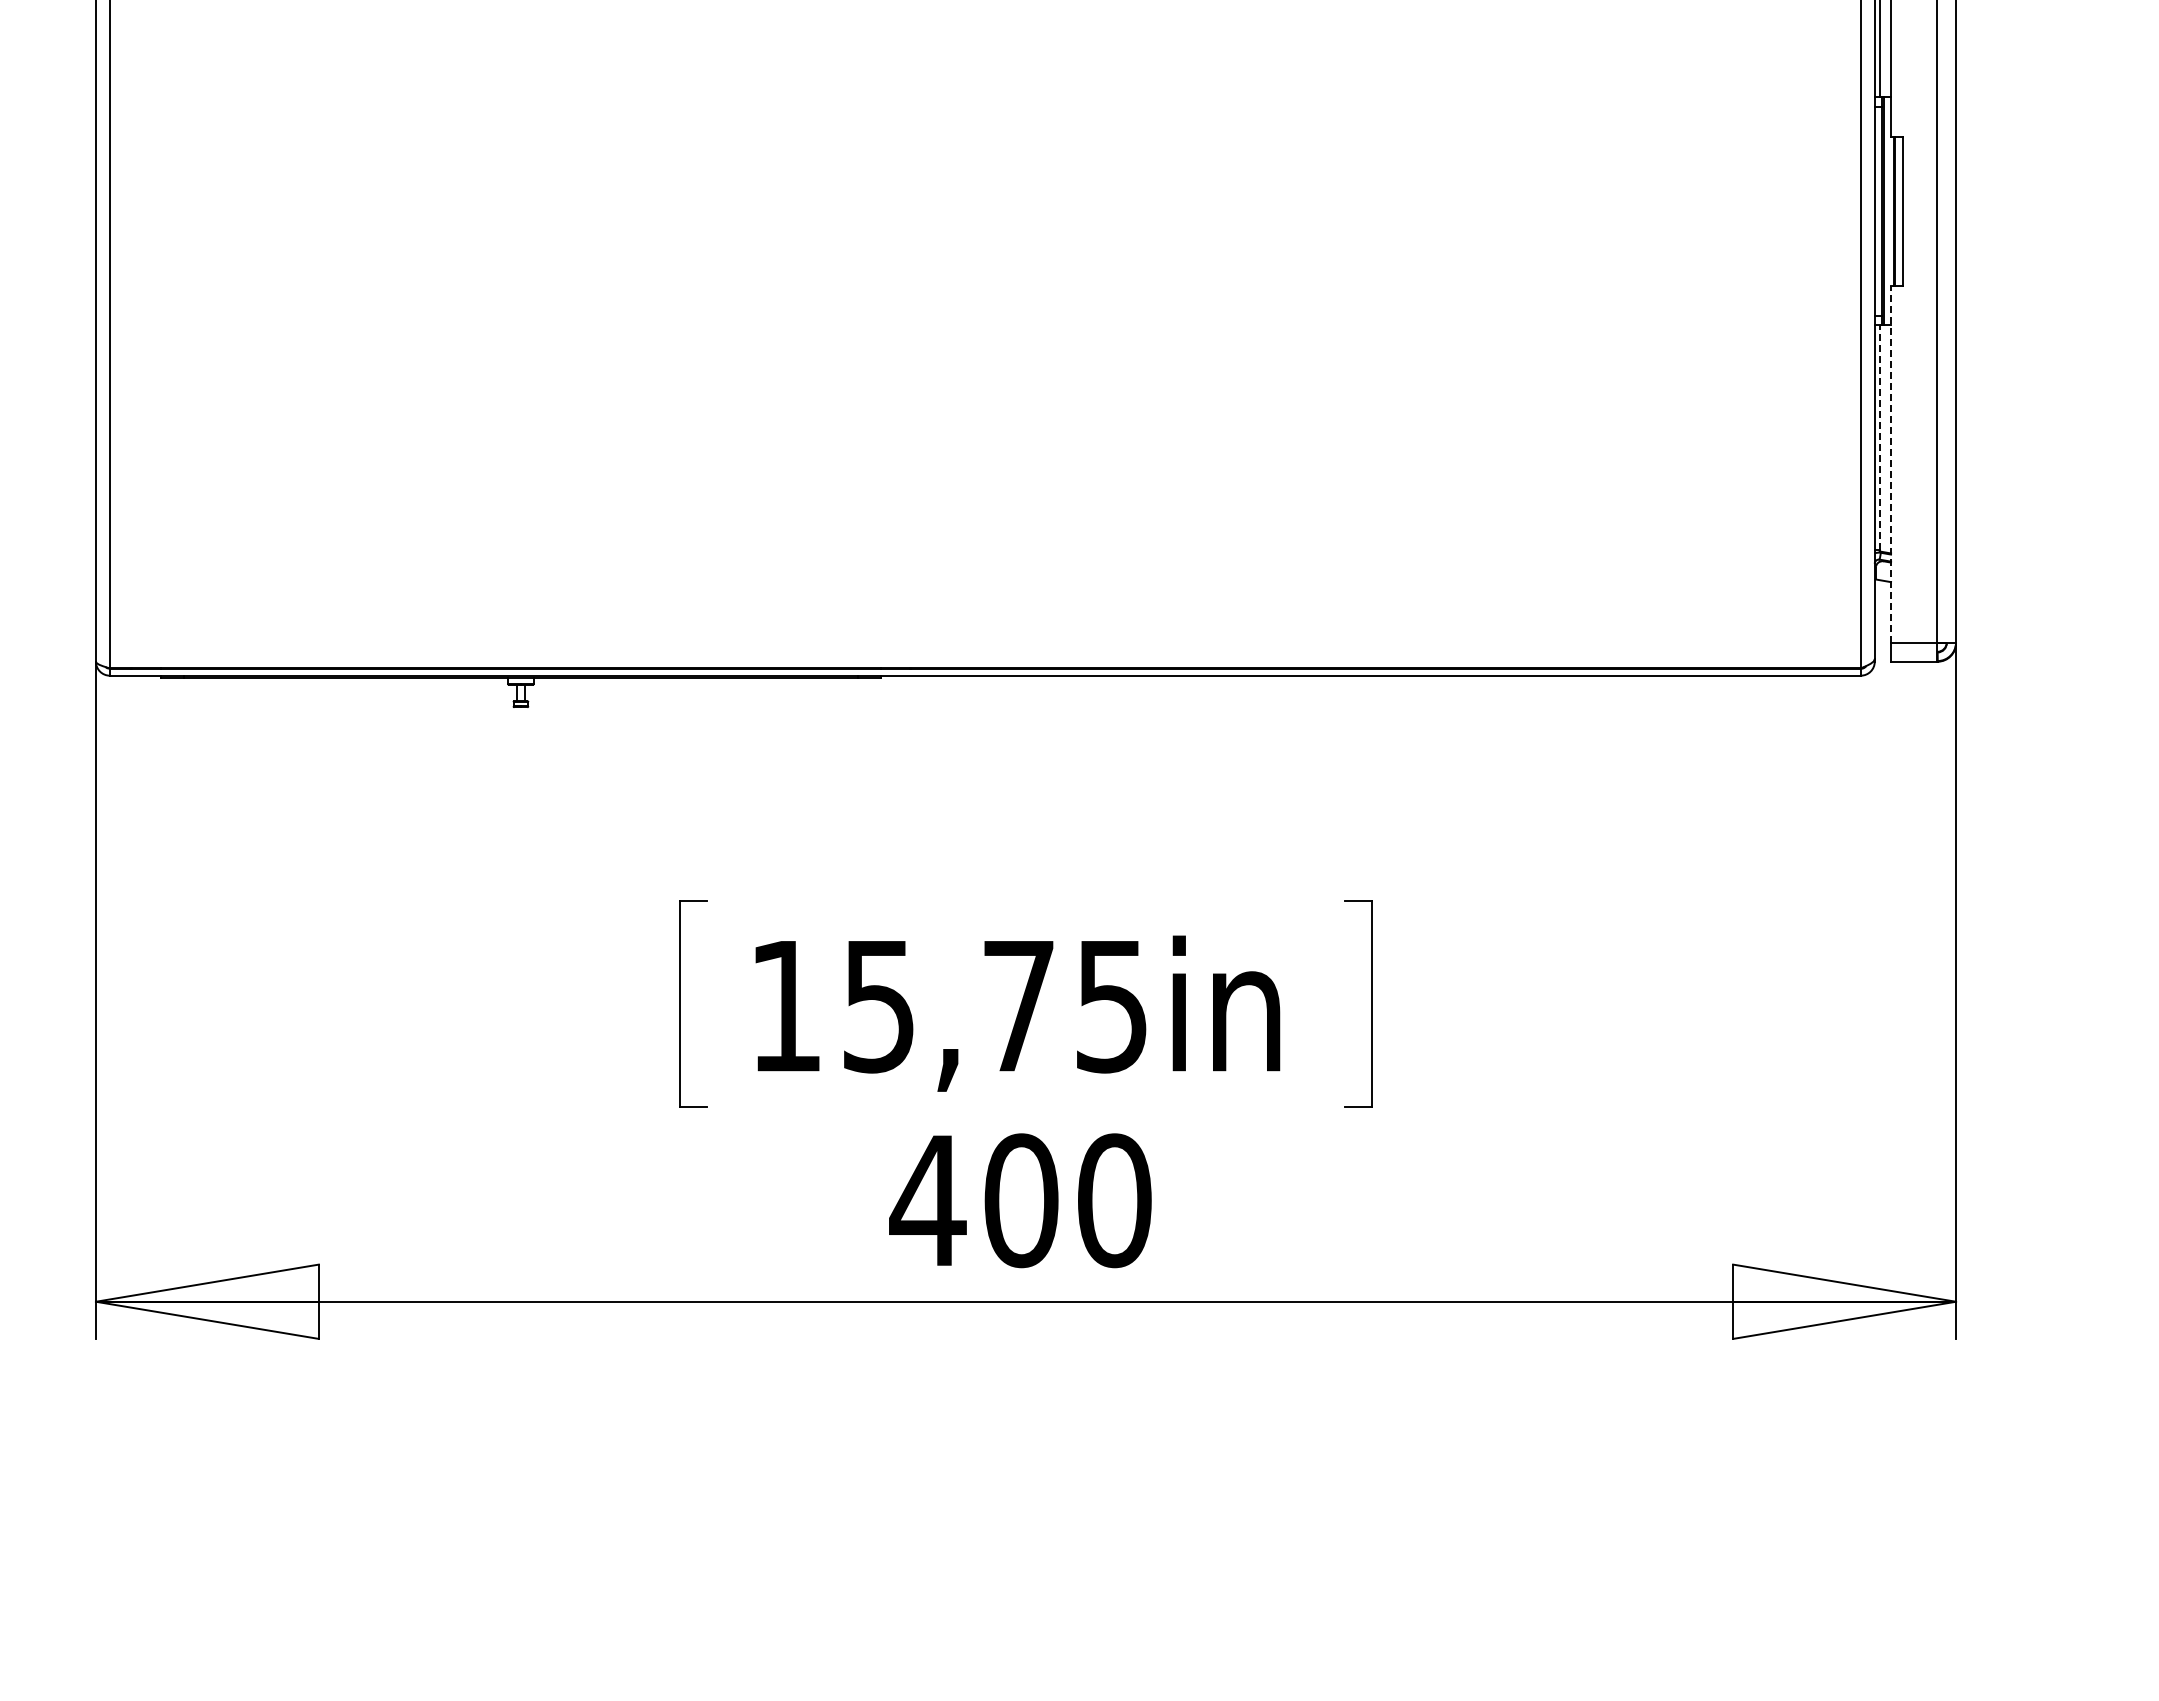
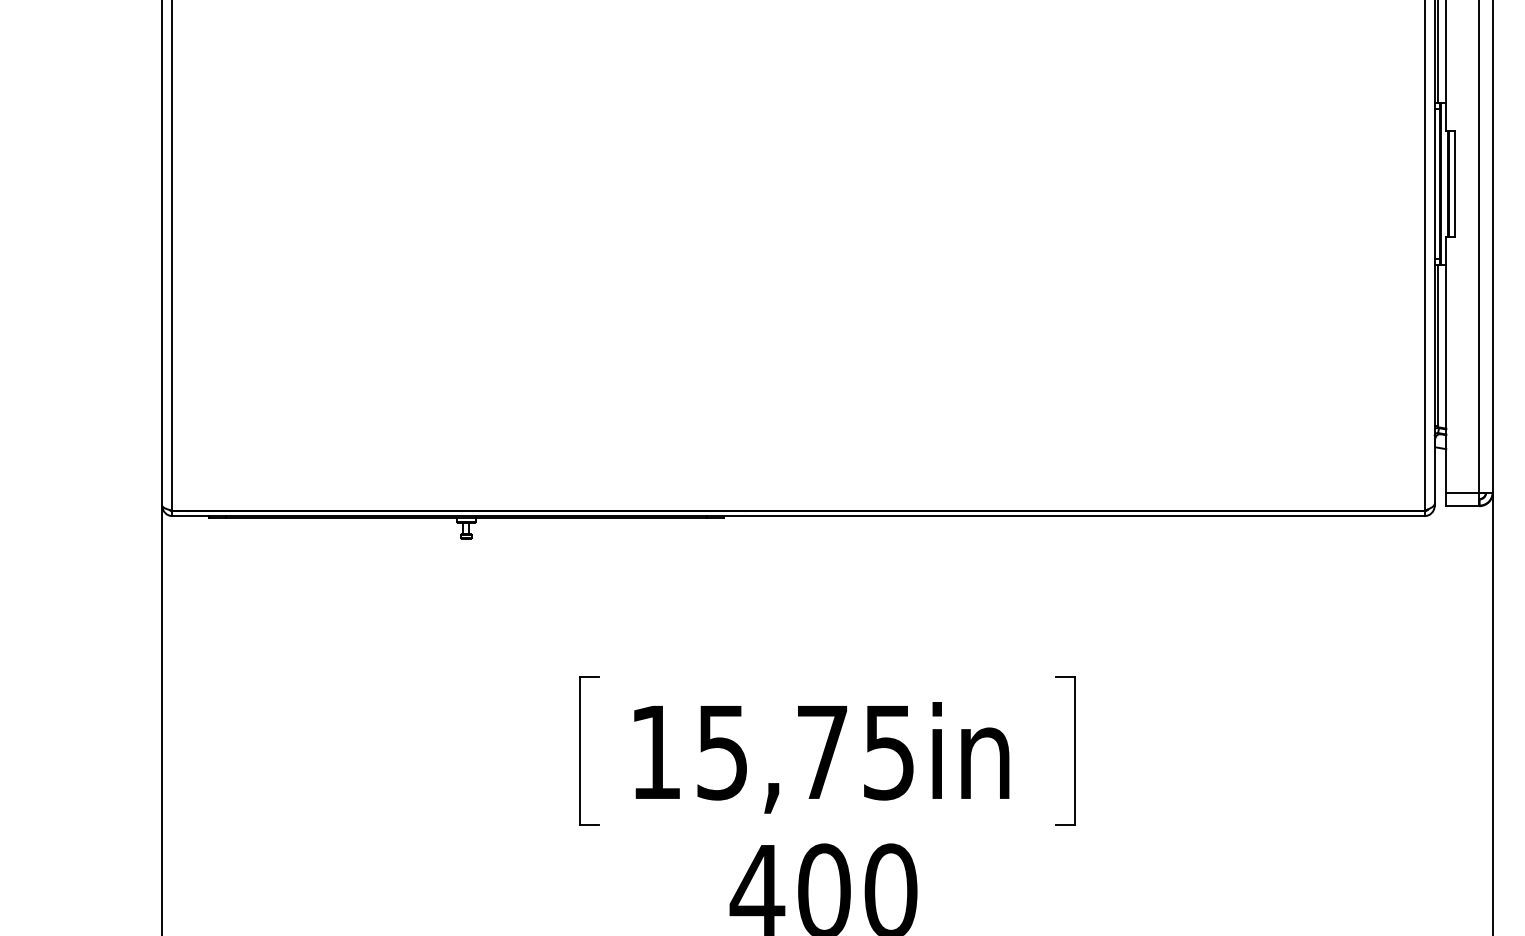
line: (1879, 437) -> (1438, 345), dashed -> solid
line: (1891, 464) -> (1446, 365), dashed -> solid

